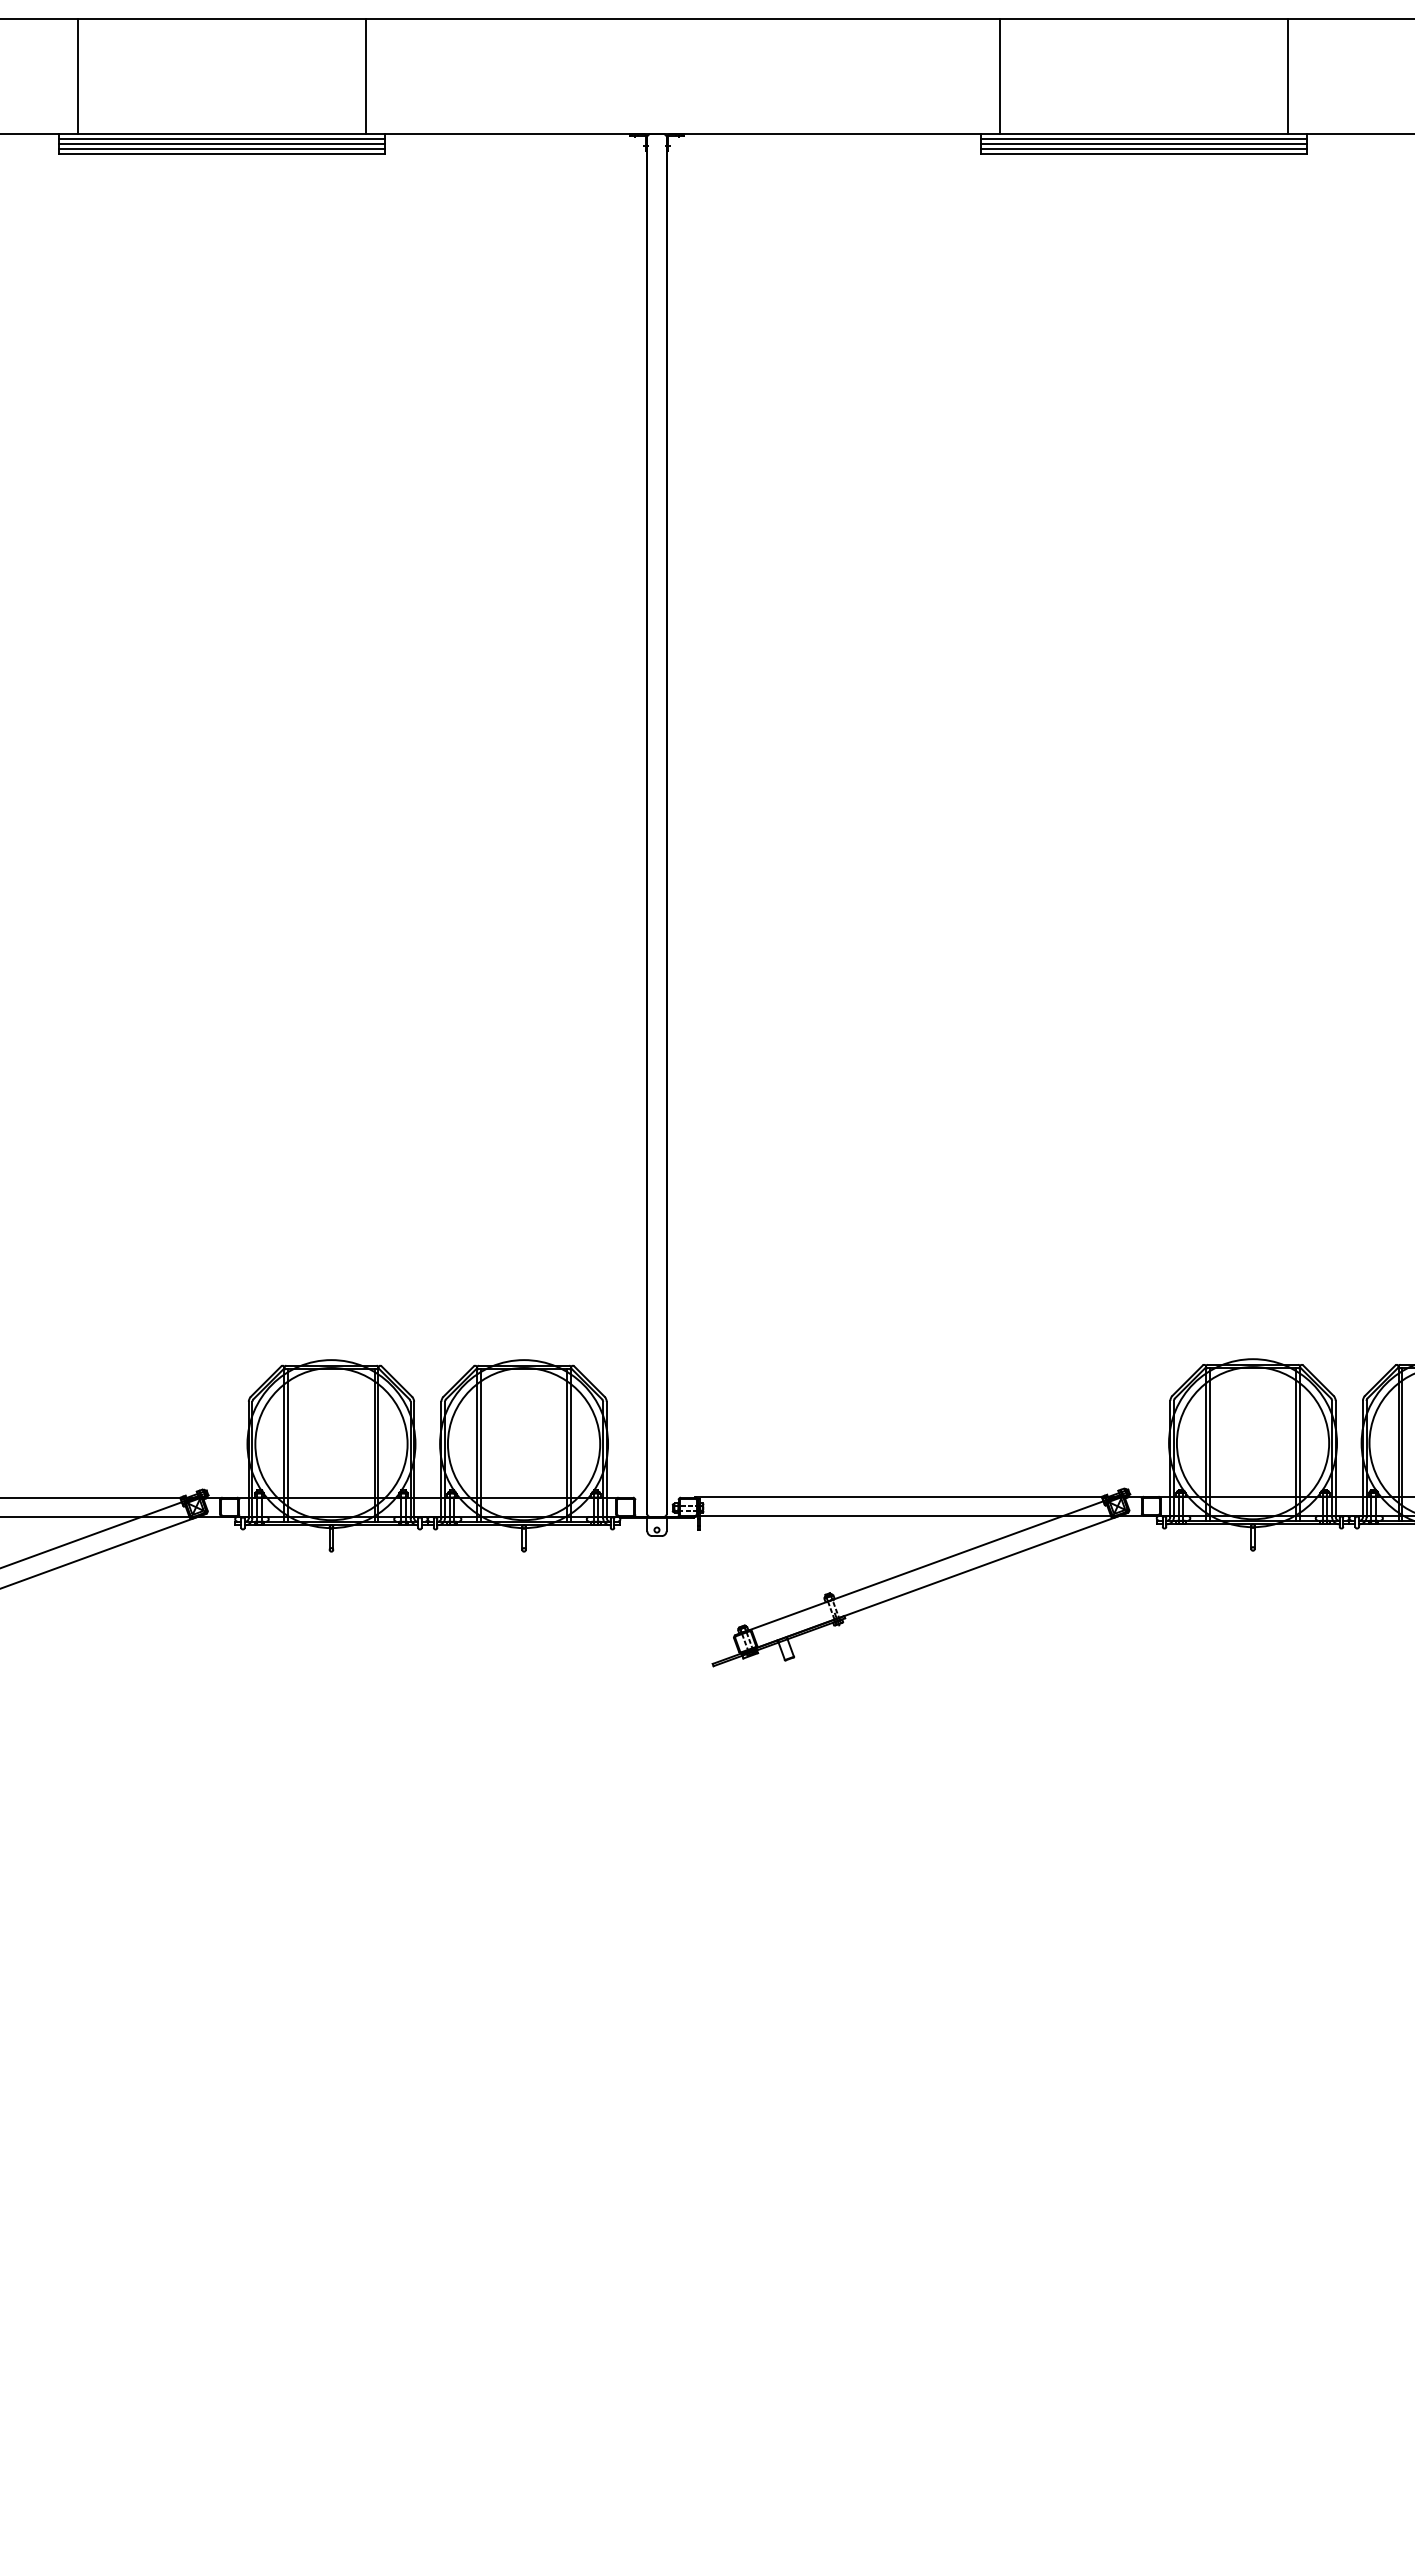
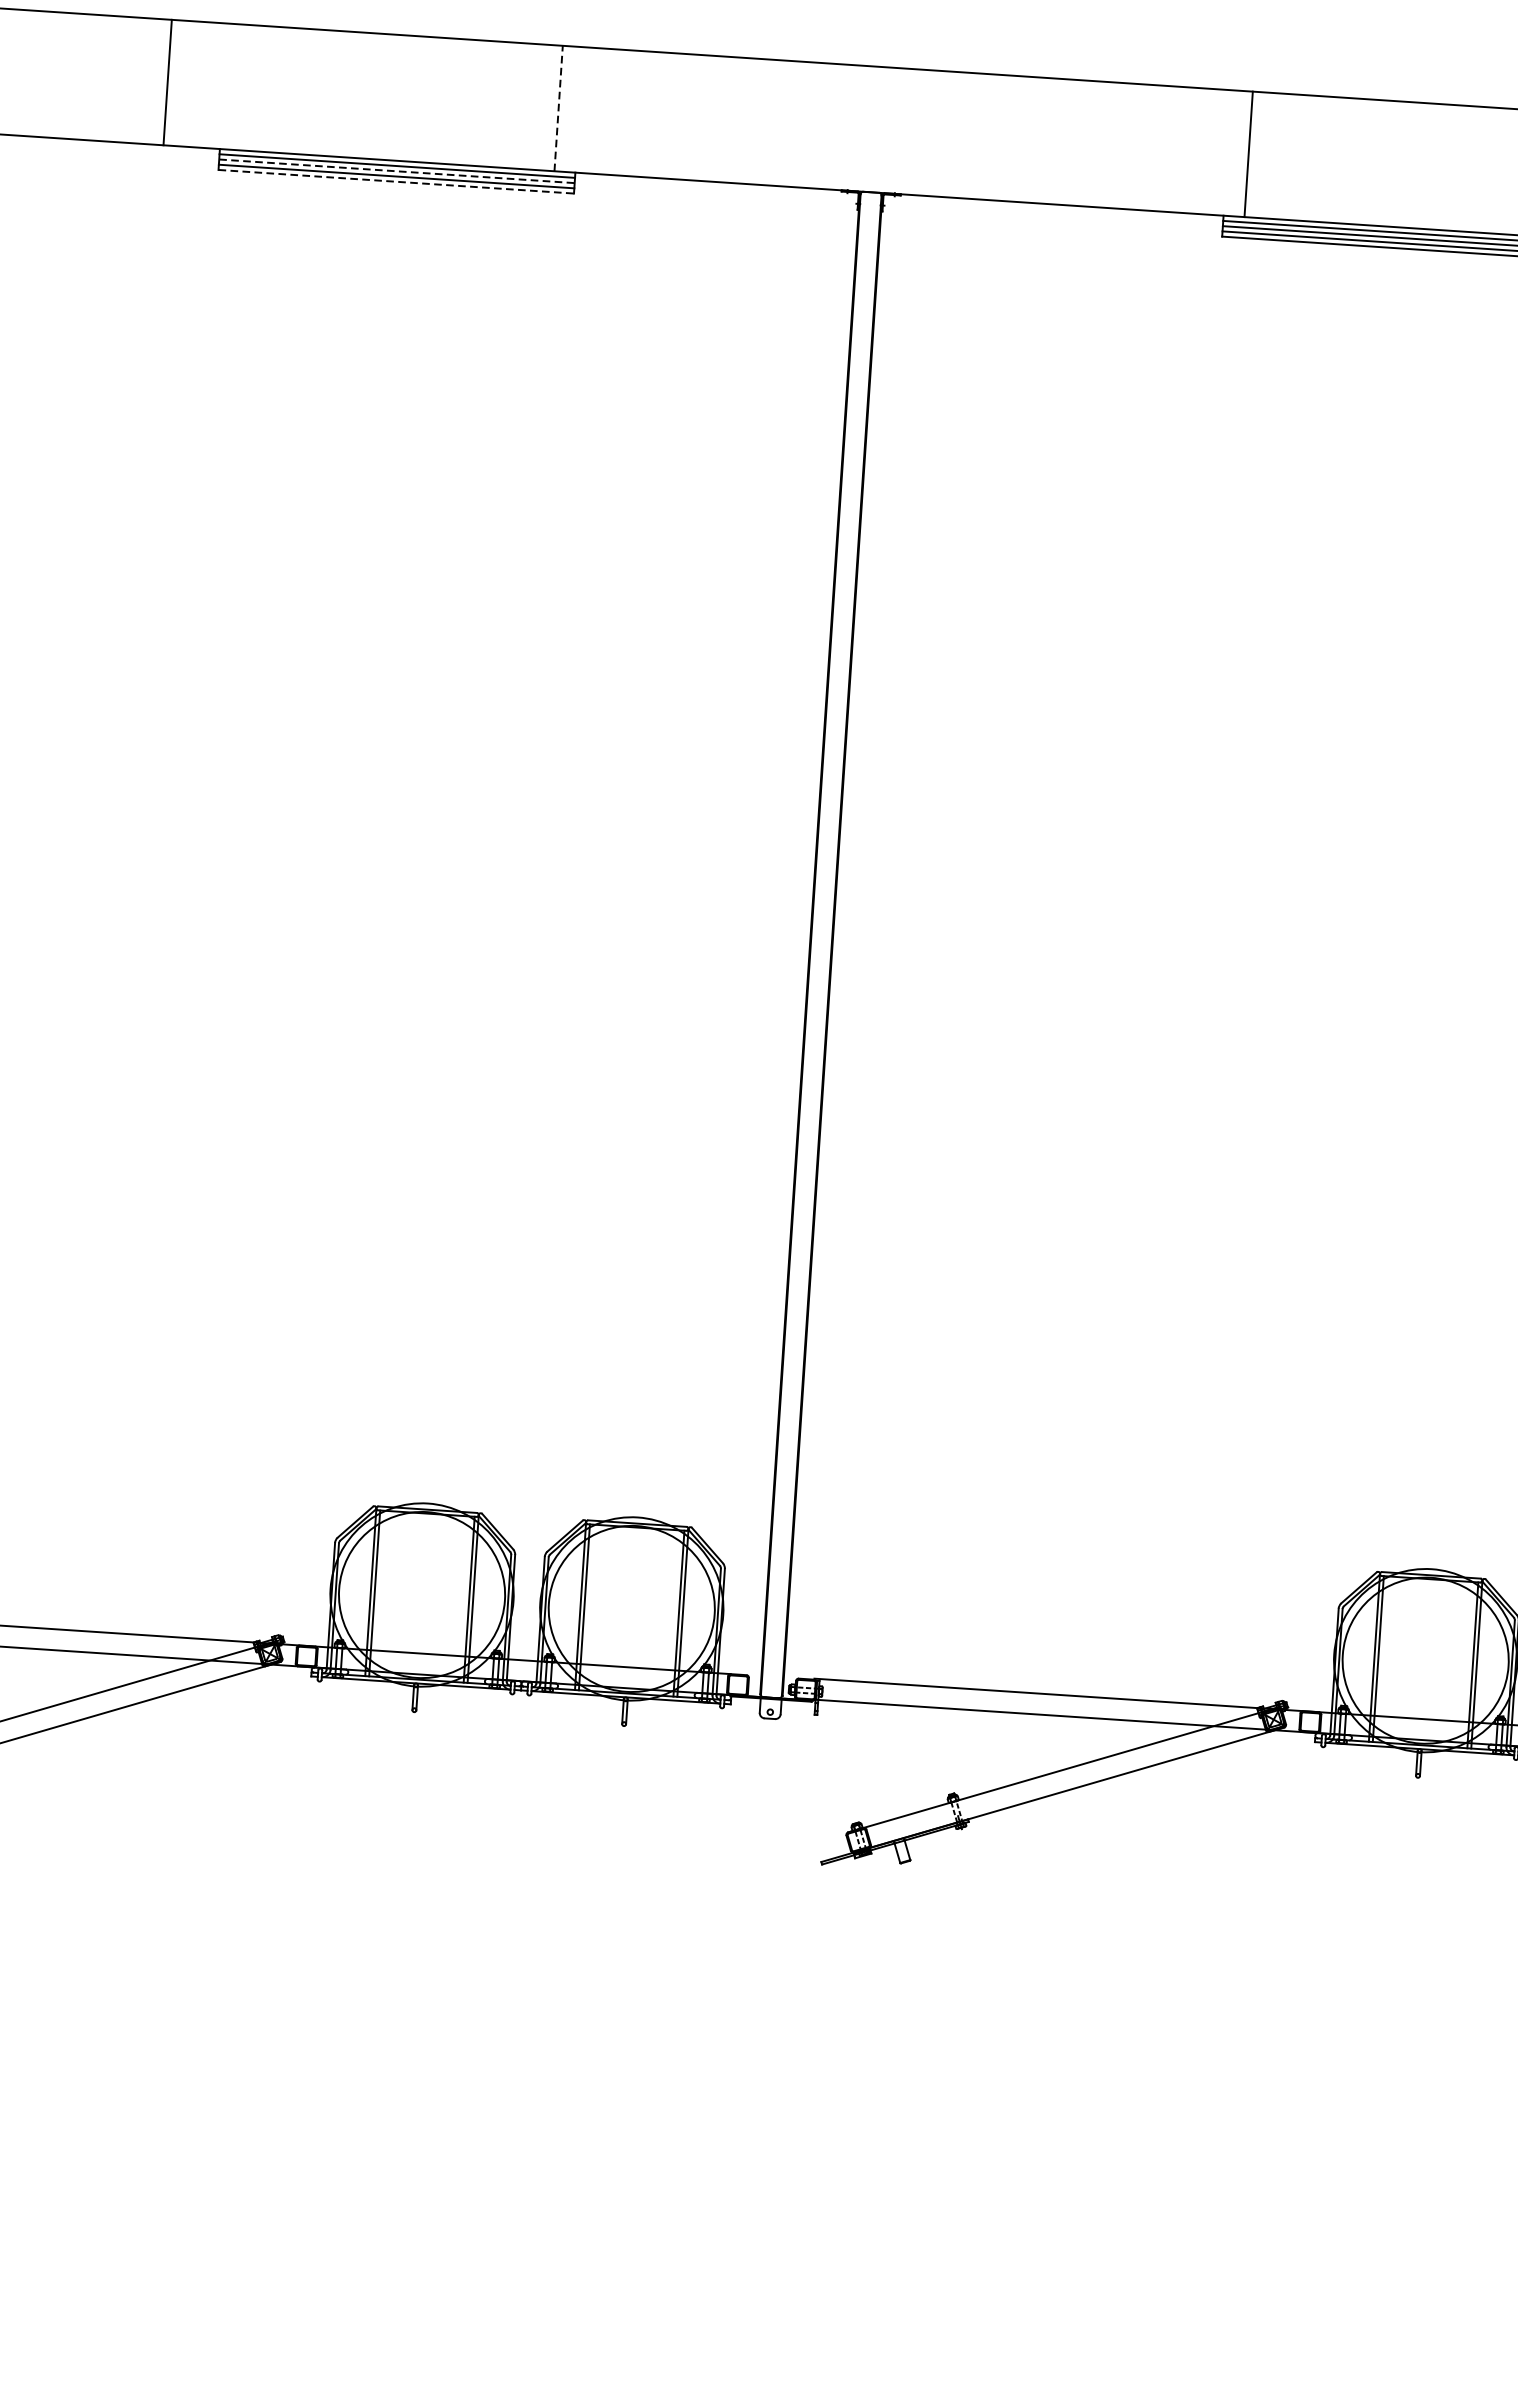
line: (78, 76) -> (168, 82), moved
line: (366, 76) -> (559, 108), solid -> dashed
line: (222, 144) -> (397, 171), solid -> dashed
line: (222, 153) -> (396, 181), solid -> dashed

